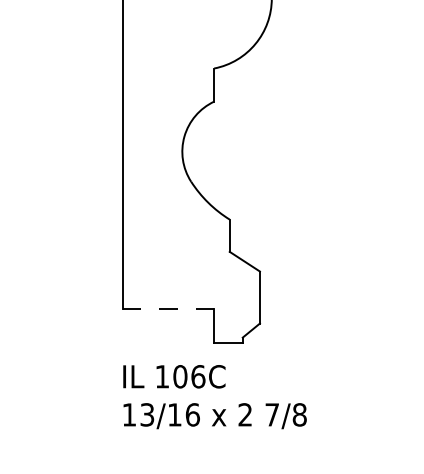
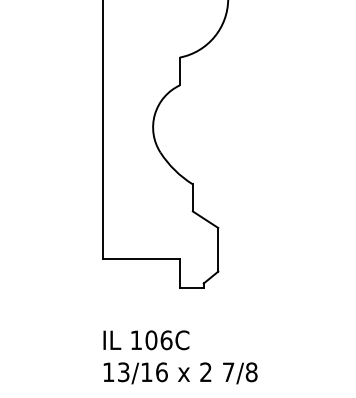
line: (167, 309) -> (140, 259), dashed -> solid
text: (214, 397) -> (180, 357), moved

